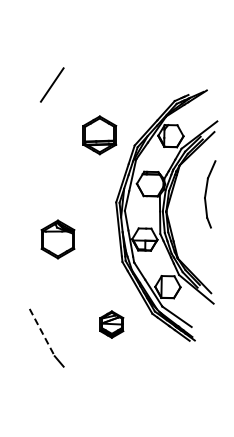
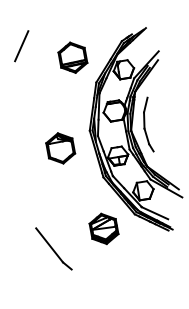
part: (99, 135) -> (72, 57), moved
part: (210, 194) -> (148, 125), moved
part: (57, 239) -> (60, 148), moved
part: (111, 324) -> (103, 228), size x1.43
line: (42, 332) -> (49, 245), dashed -> solid

